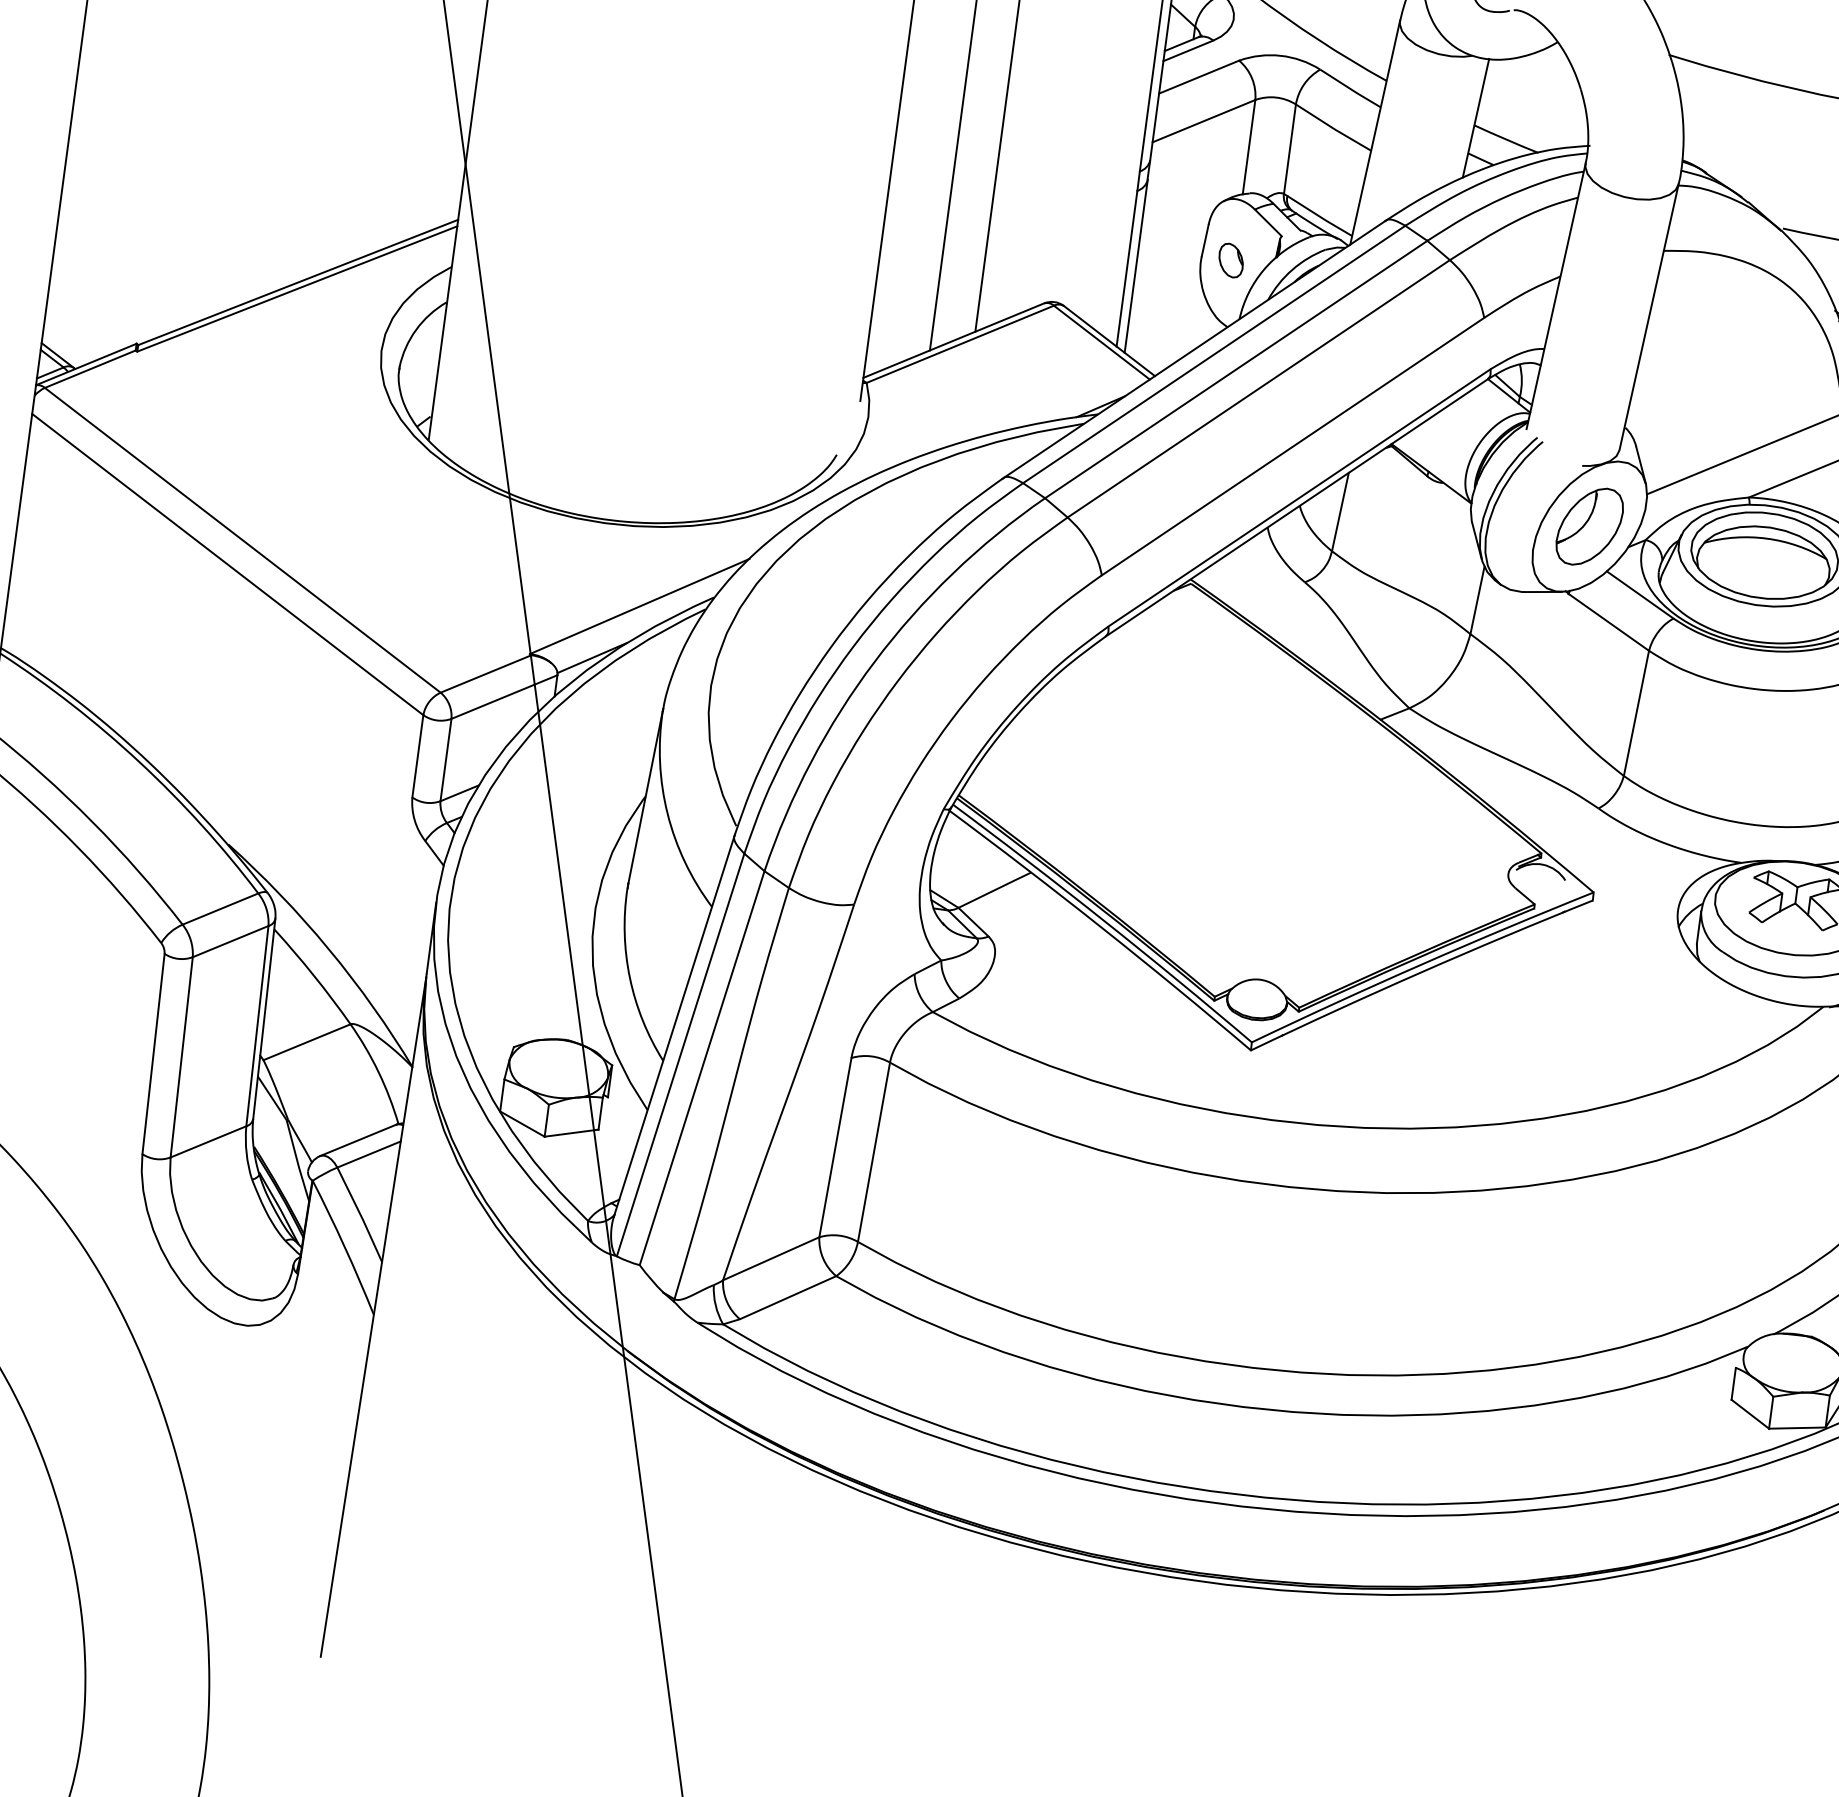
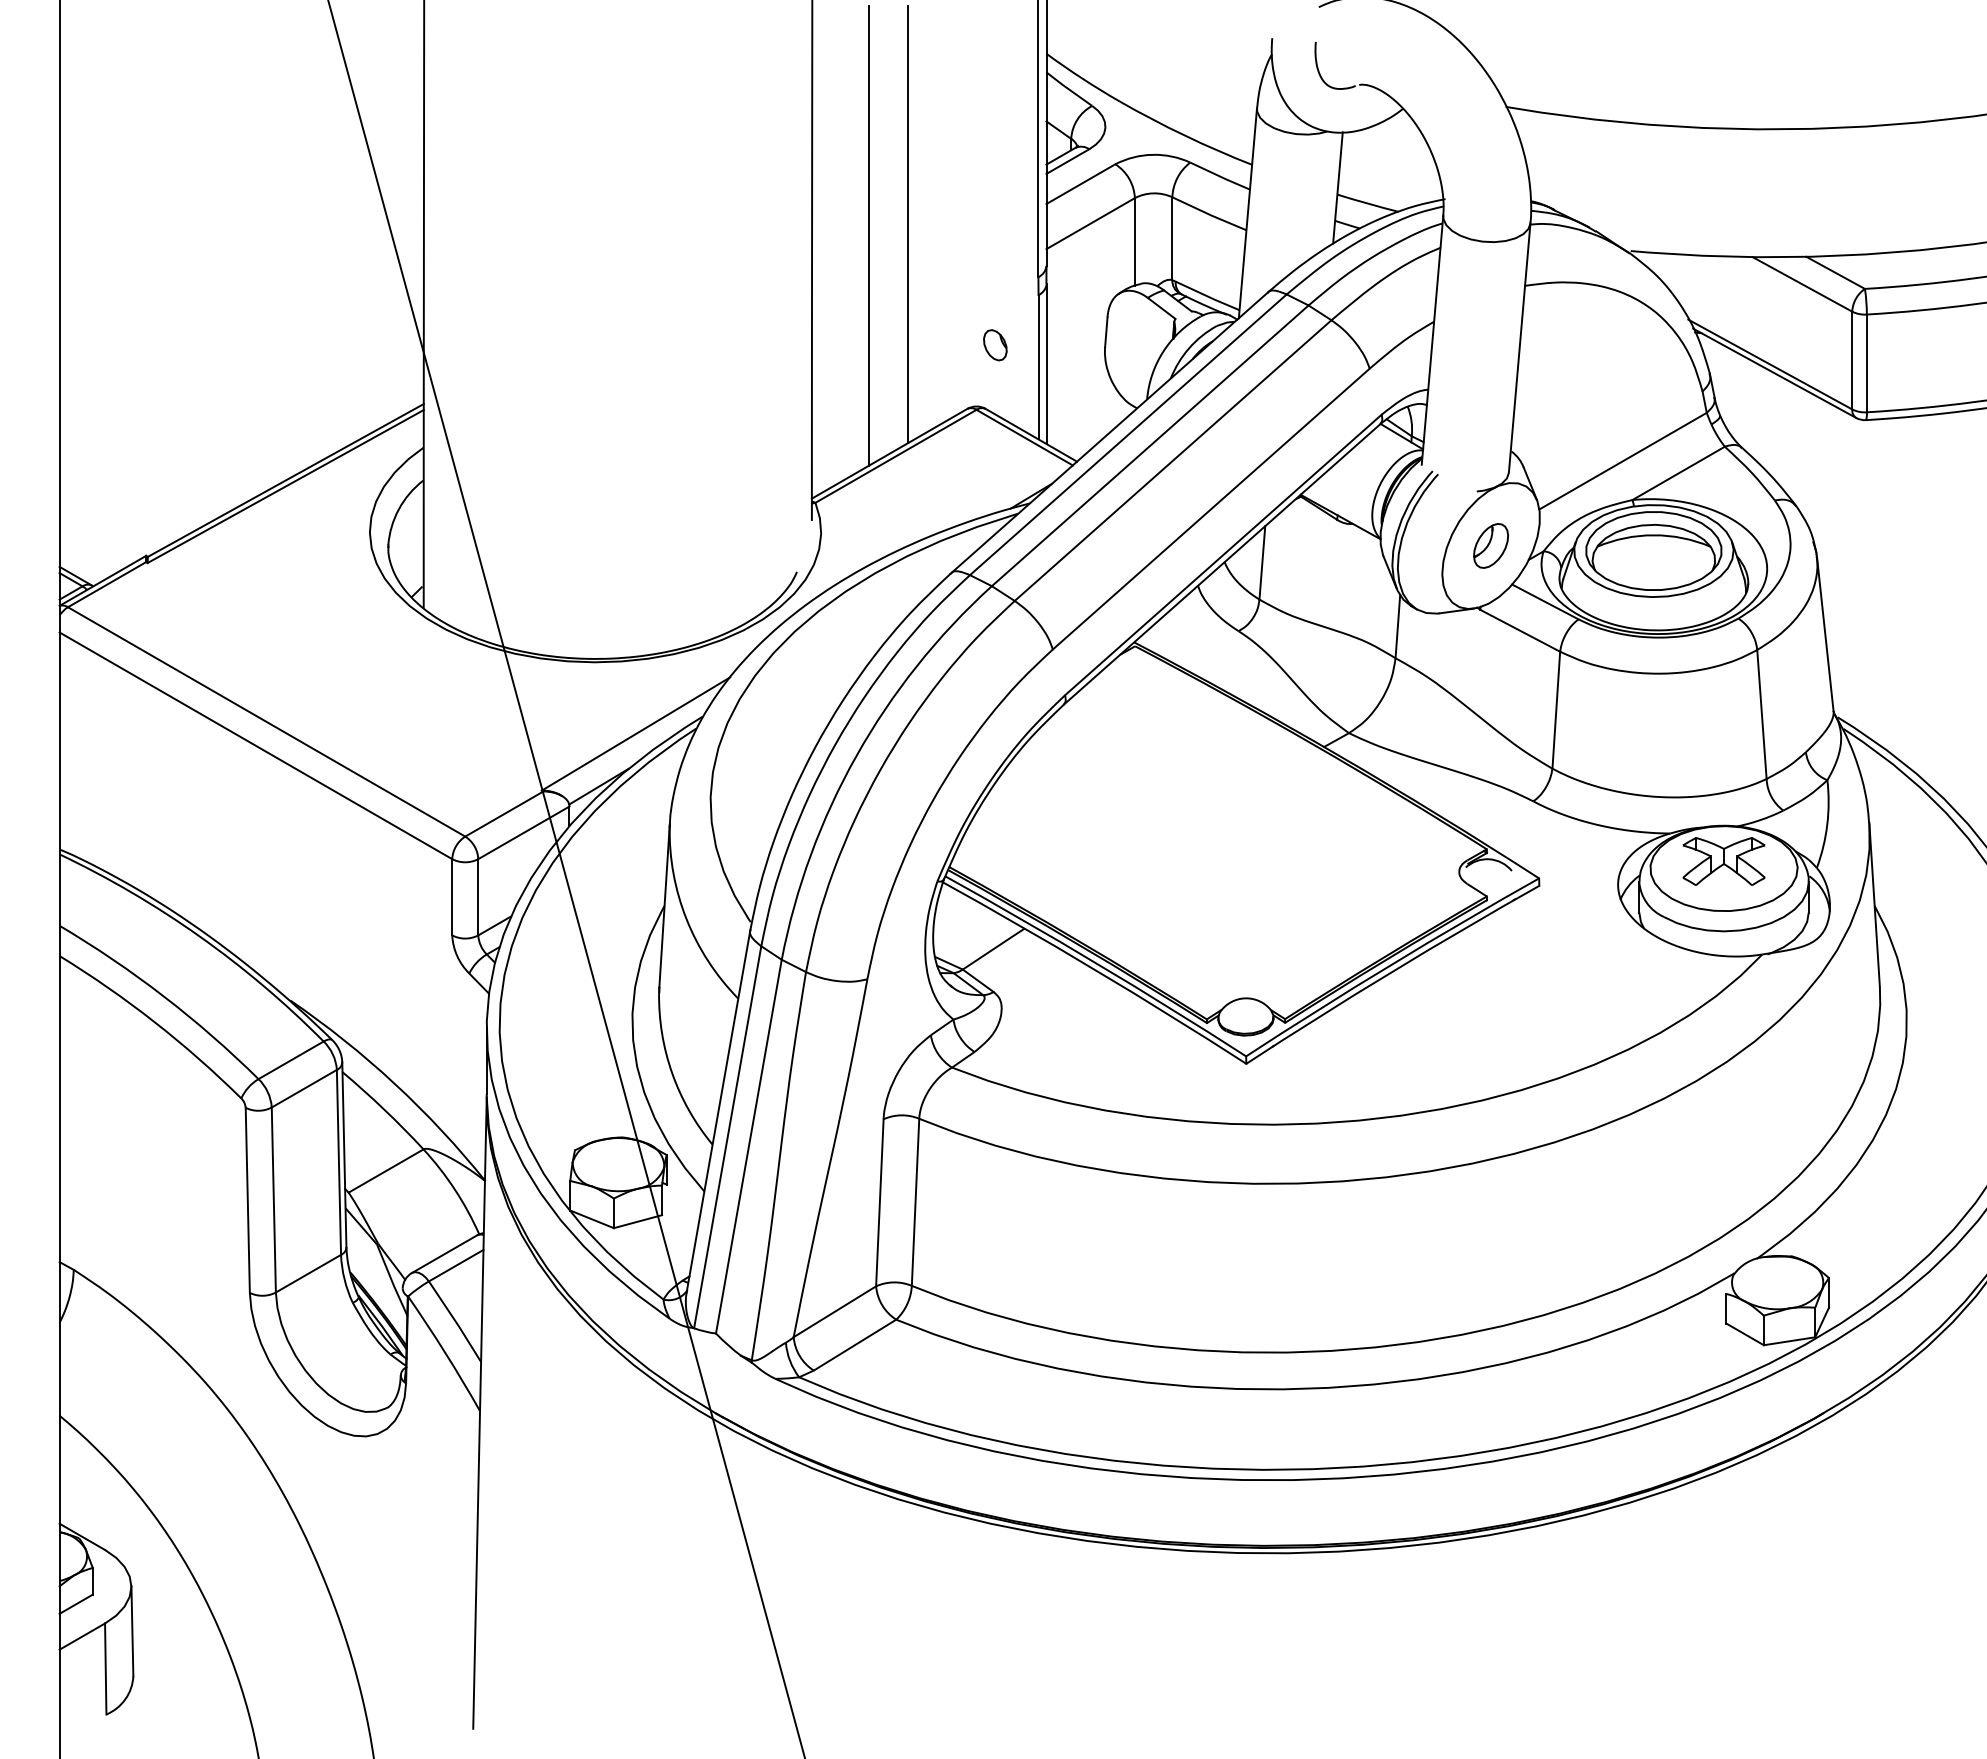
part: (1231, 260) -> (995, 345), moved
part: (1589, 526) -> (1490, 545), size x0.6

